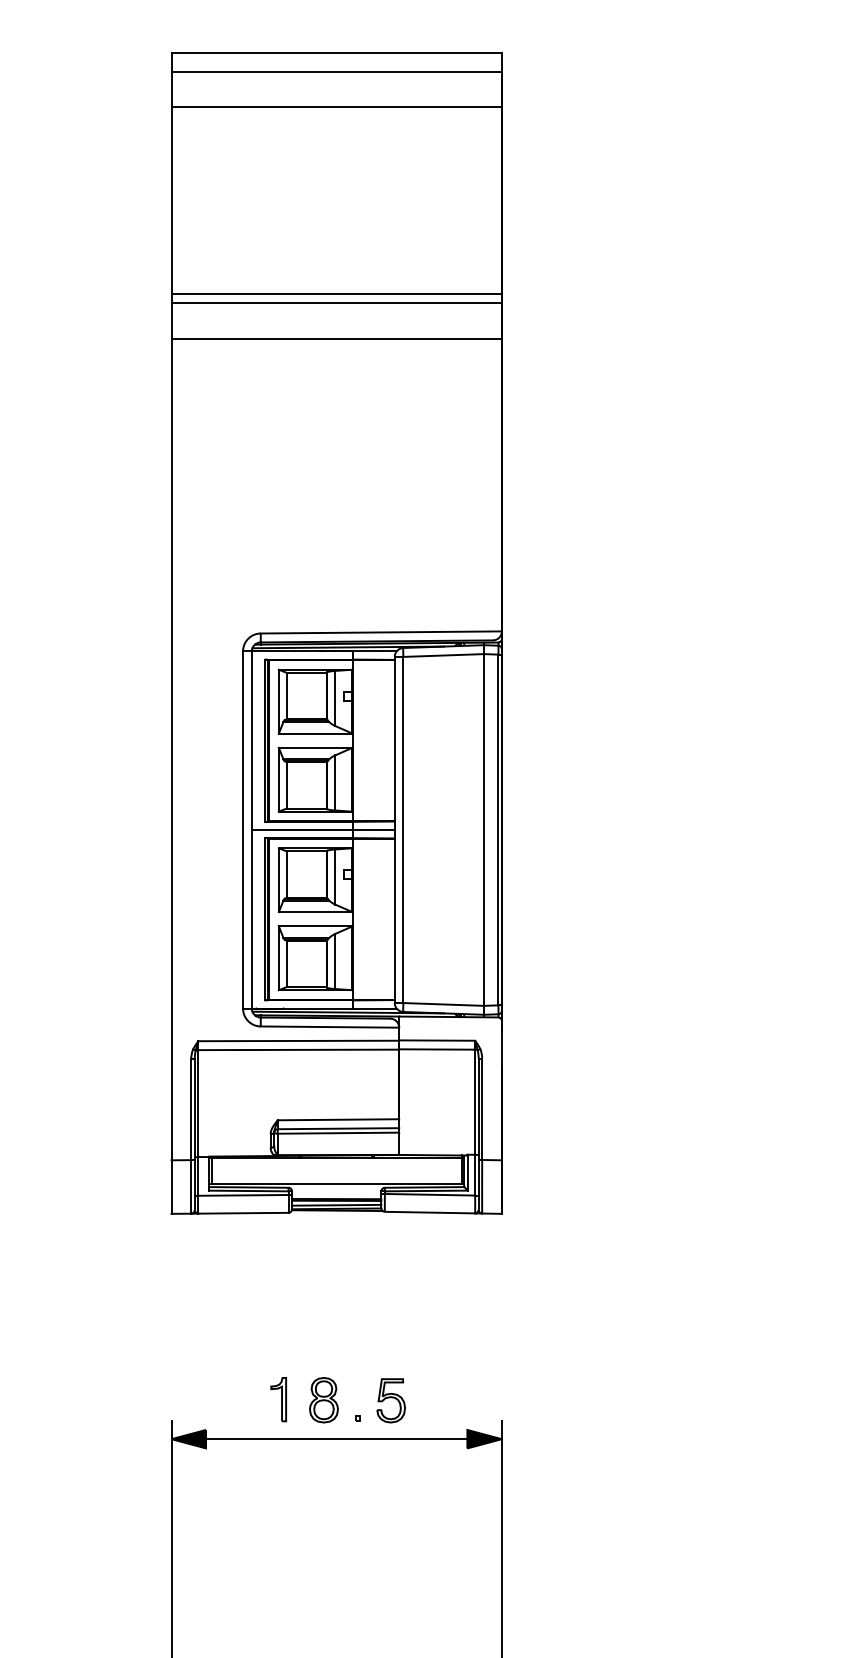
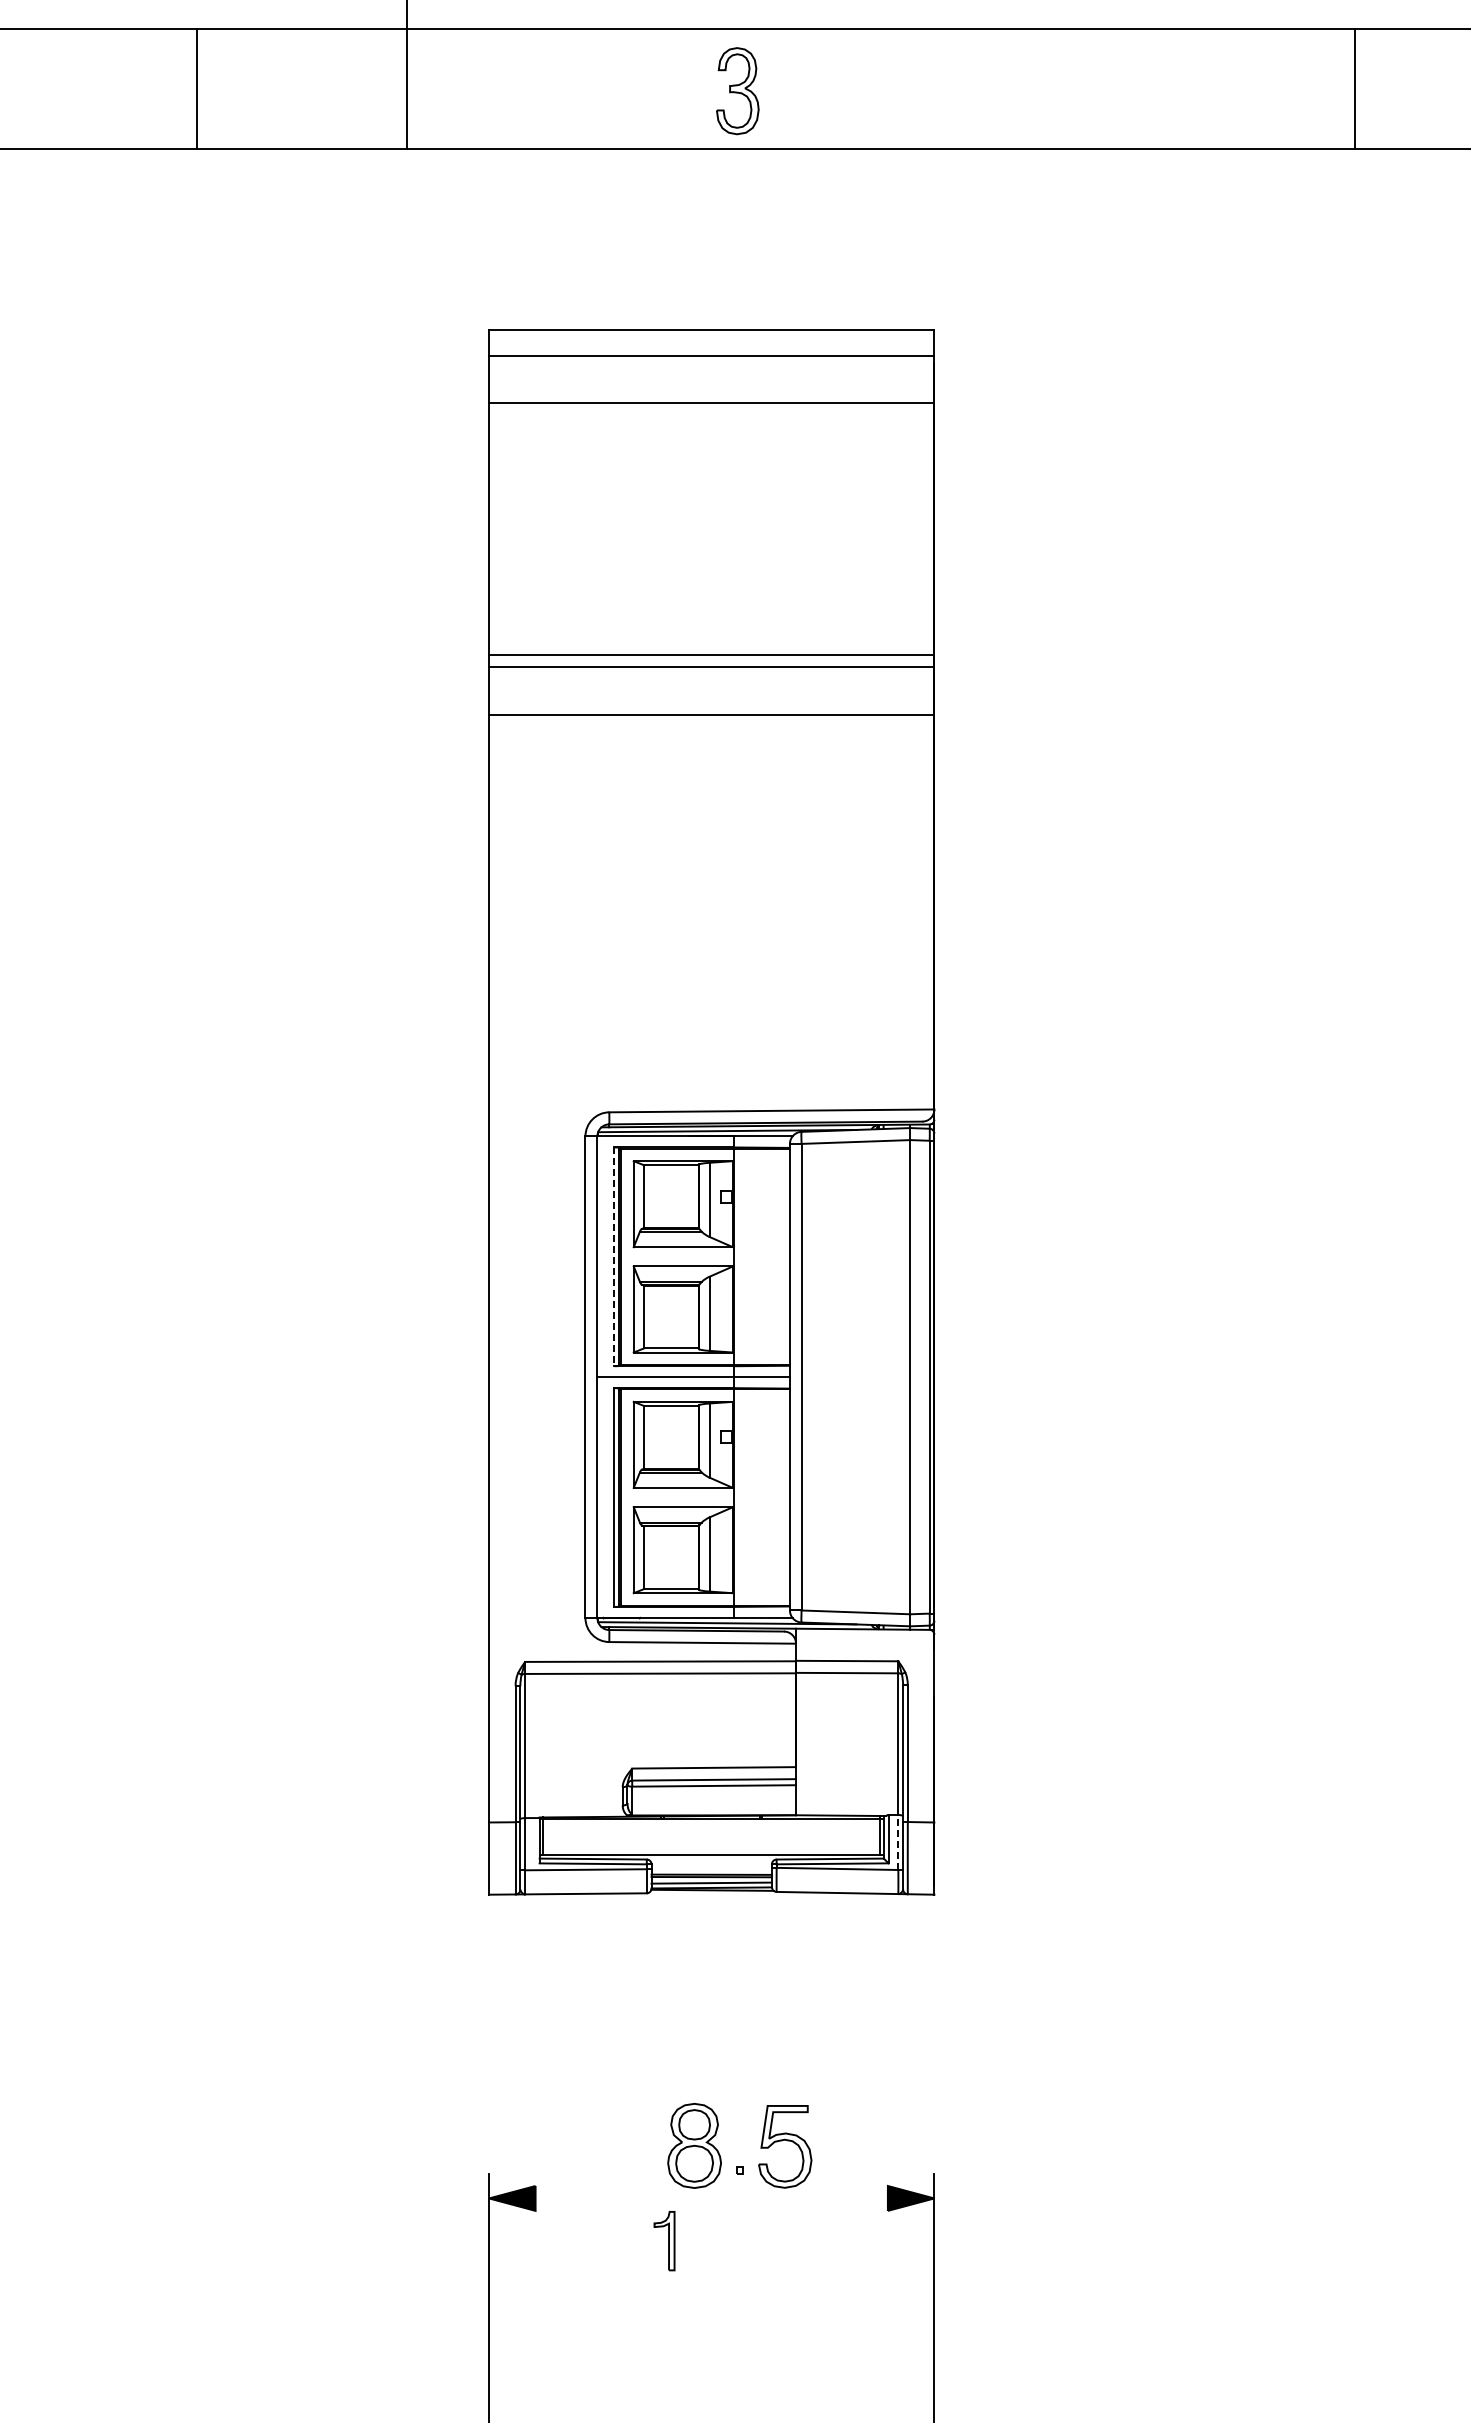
line: (264, 741) -> (614, 1257), solid -> dashed
line: (475, 1175) -> (898, 1842), solid -> dashed
part: (278, 1399) -> (664, 2241), moved
part: (323, 1399) -> (694, 2145), size x1.4
part: (390, 1400) -> (784, 2146), size x1.4
line: (336, 1439) -> (711, 2198), removed

